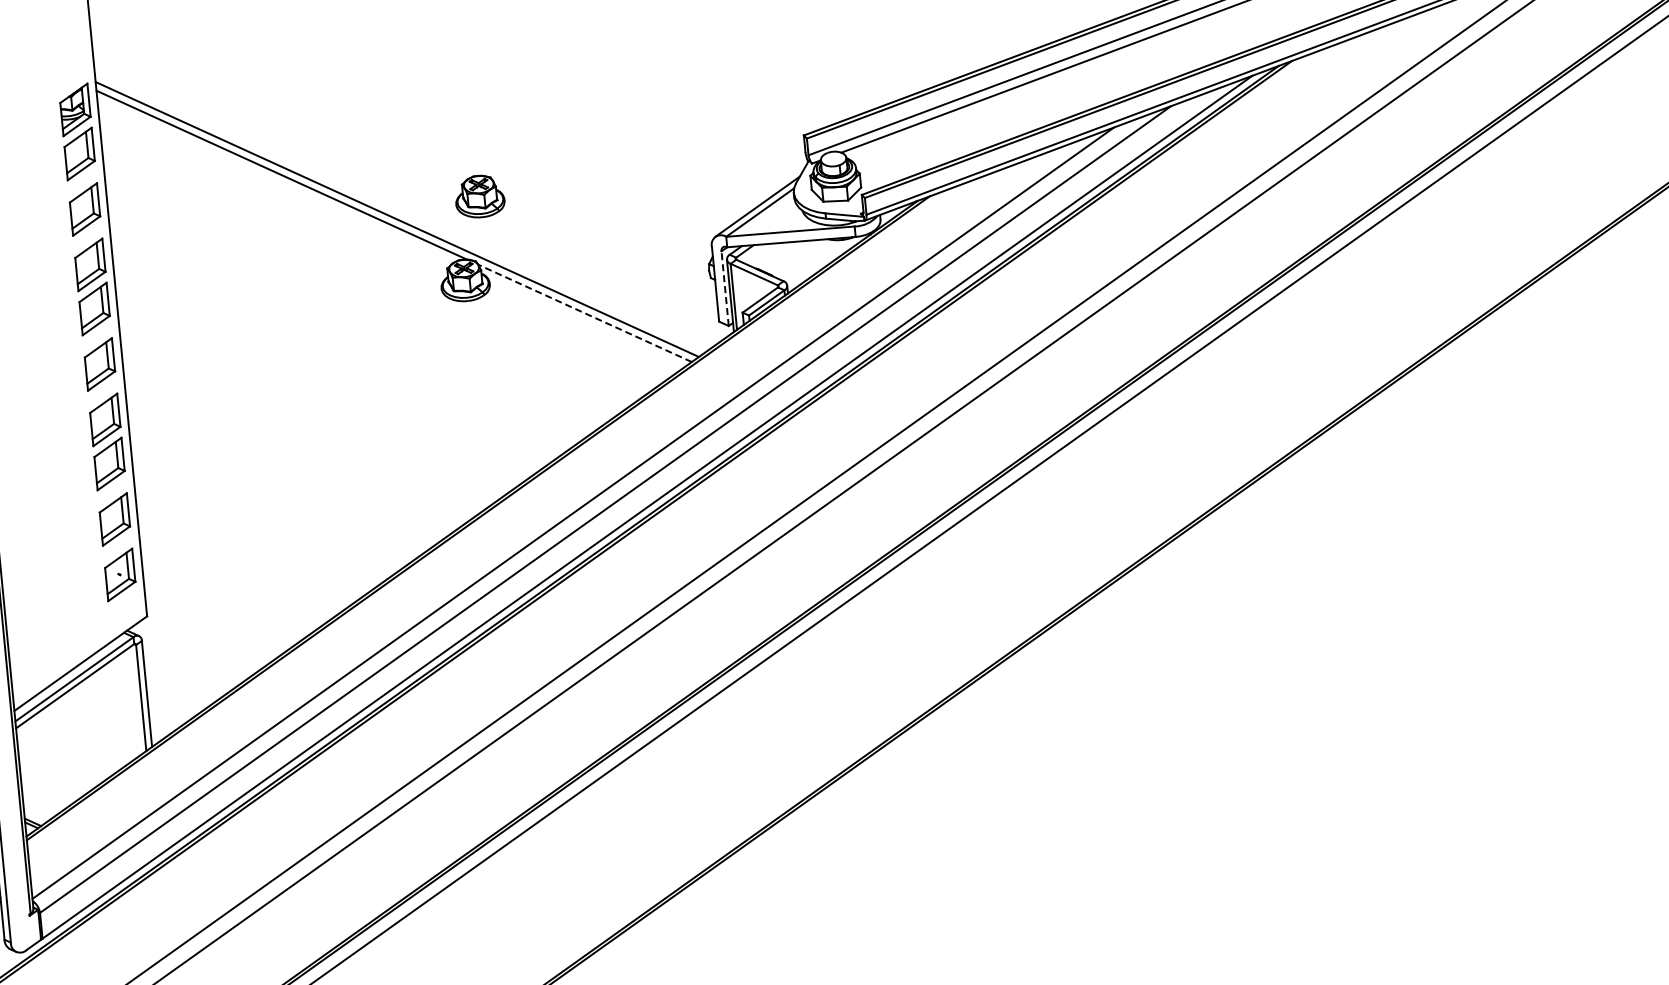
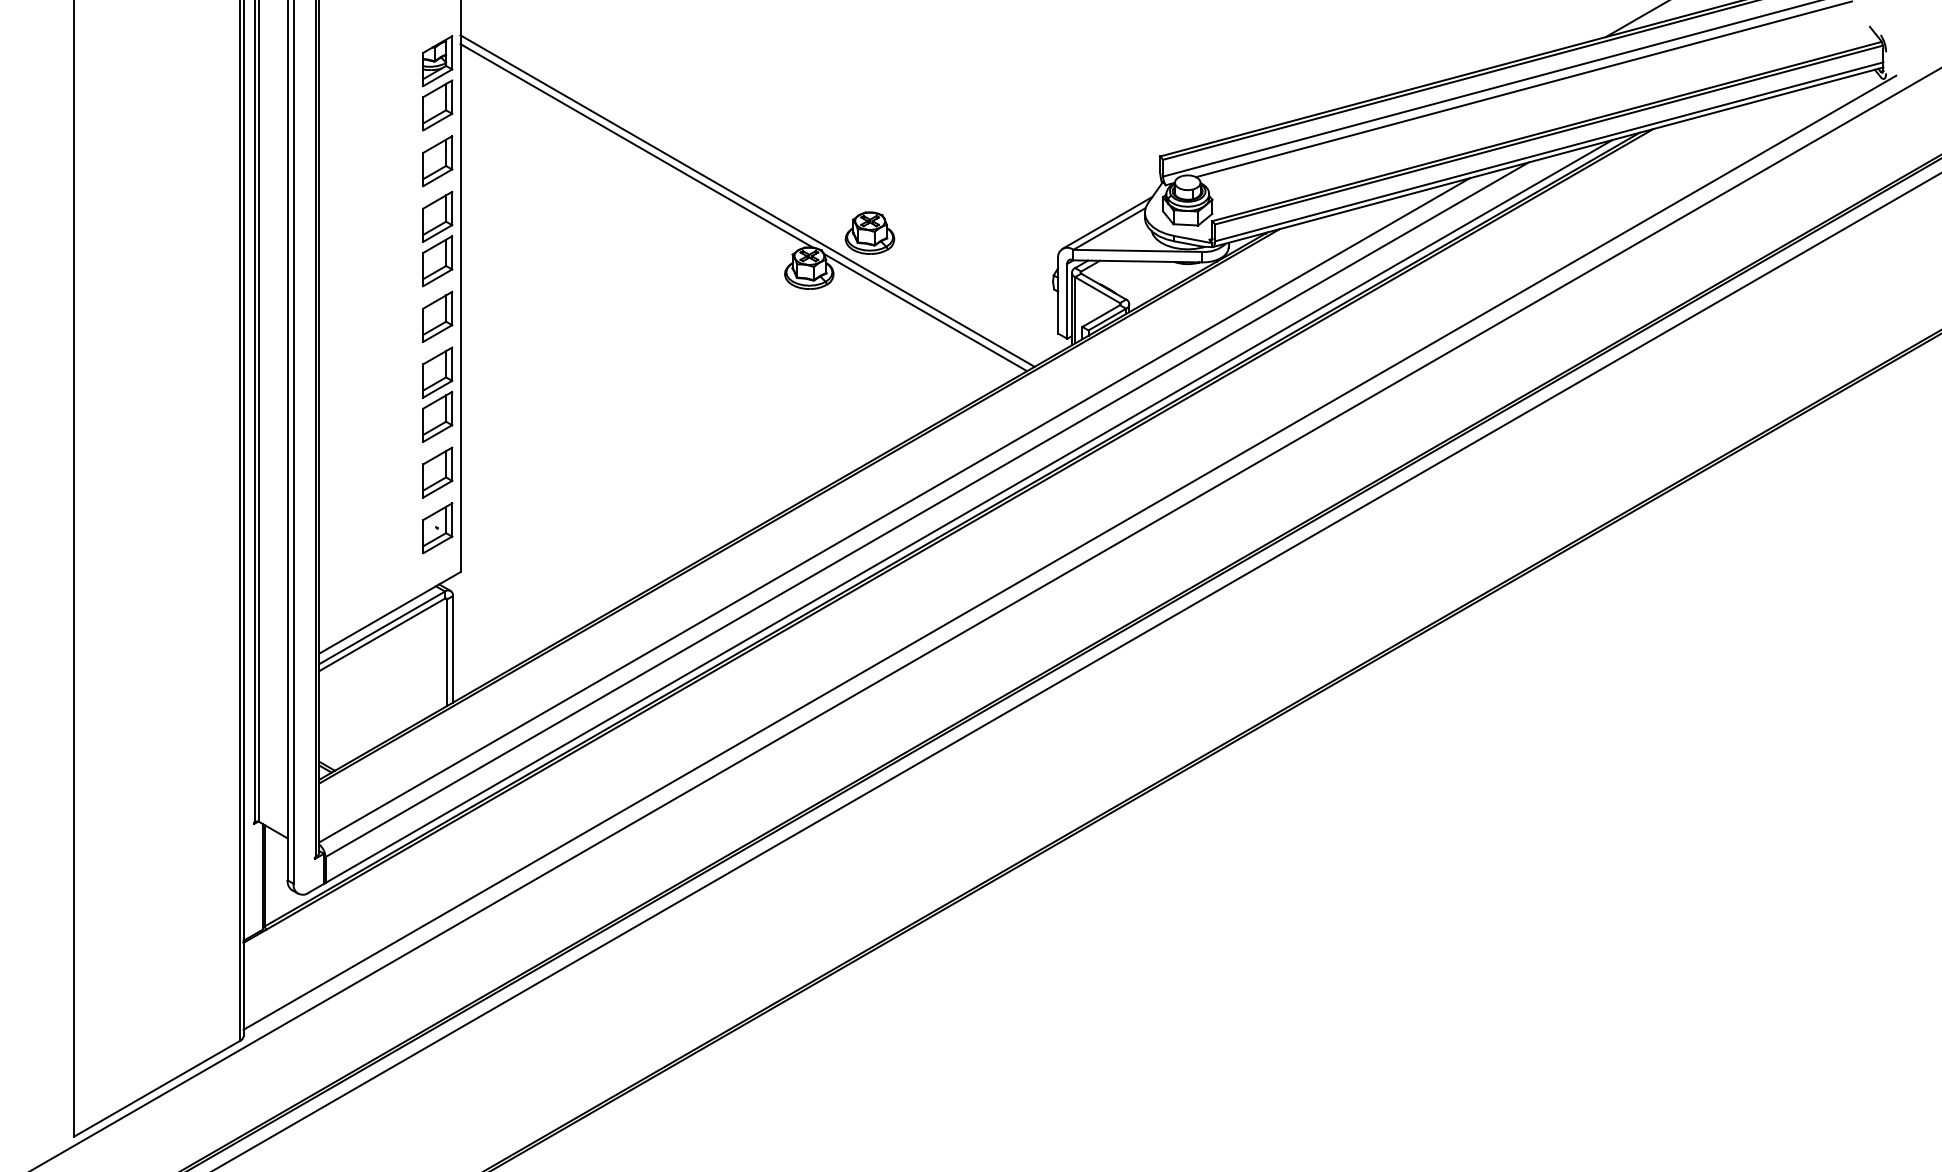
part: (479, 195) -> (869, 232), moved
line: (725, 287) -> (1067, 300), dashed -> solid
line: (585, 313) -> (925, 312), dashed -> solid

